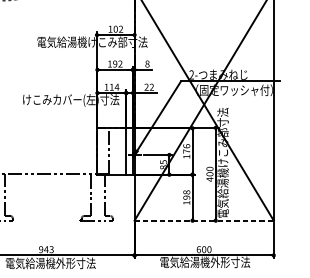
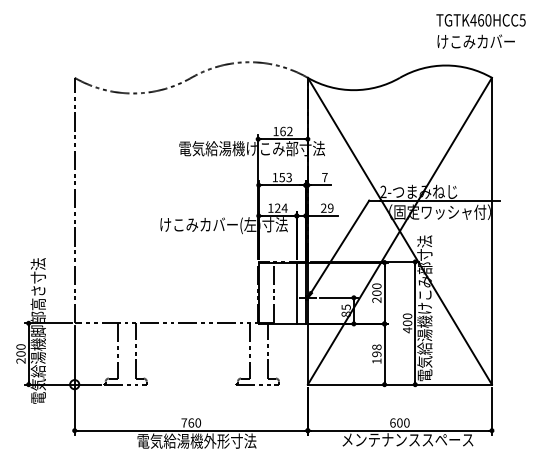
text: (115, 28) -> (282, 130), 102 -> 162
text: (117, 64) -> (285, 177), 192 -> 153
text: (147, 64) -> (324, 177), 8 -> 7
text: (111, 86) -> (277, 207), 114 -> 124
text: (151, 87) -> (330, 208), 22 -> 29
text: (186, 150) -> (376, 292), 176 -> 200
line: (204, 220) -> (400, 384), dashed -> solid
text: (46, 249) -> (191, 422), 943 -> 760
text: (209, 262) -> (407, 439), 電気給湯機外形寸法 -> メンテナンススペース

